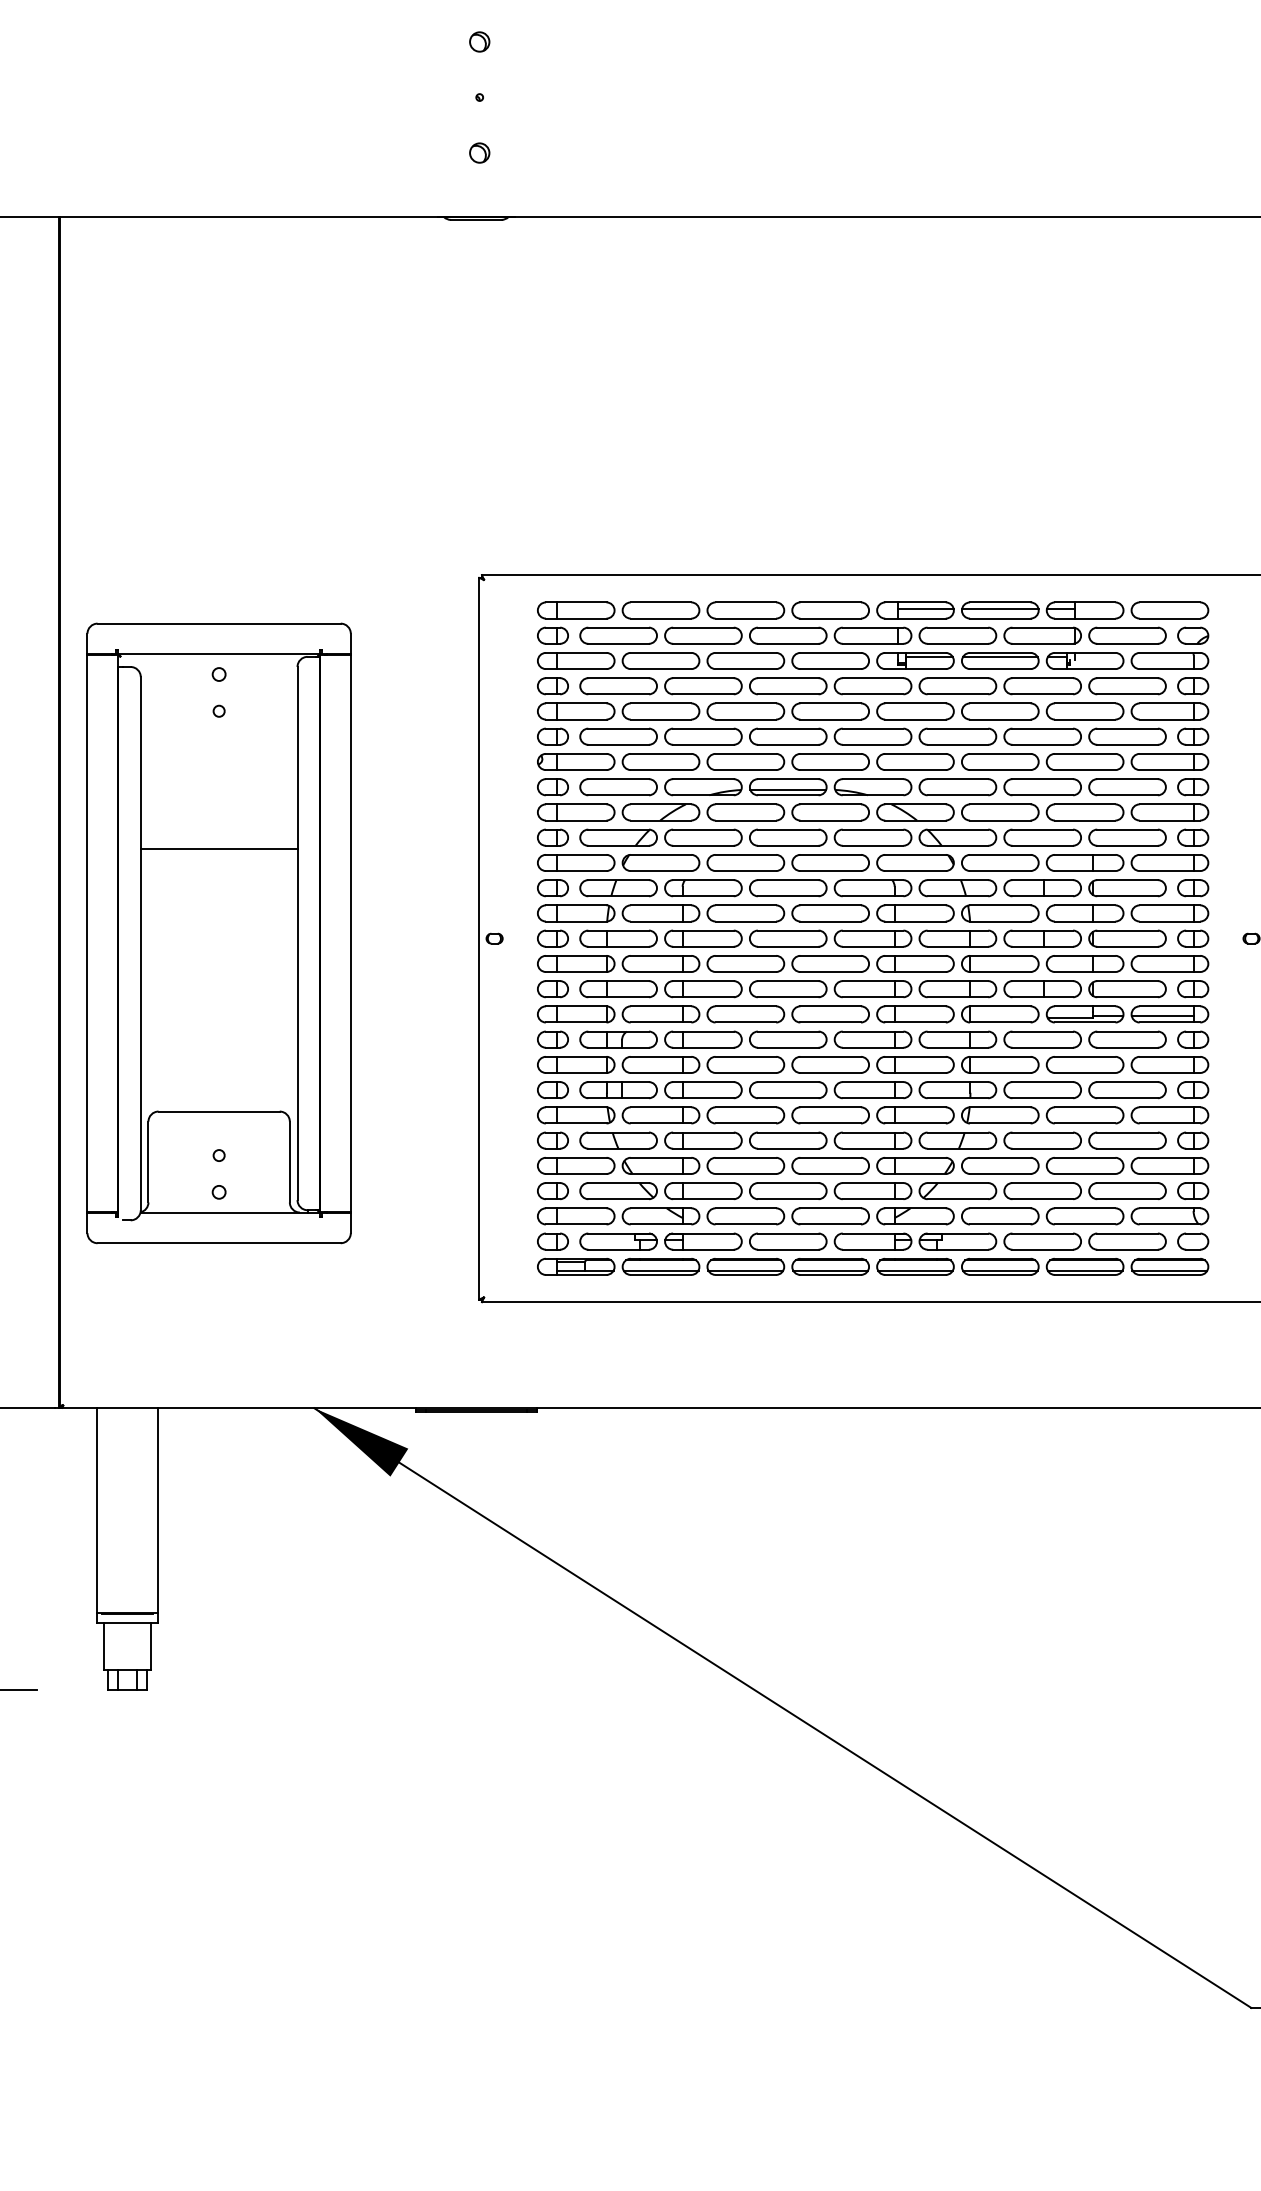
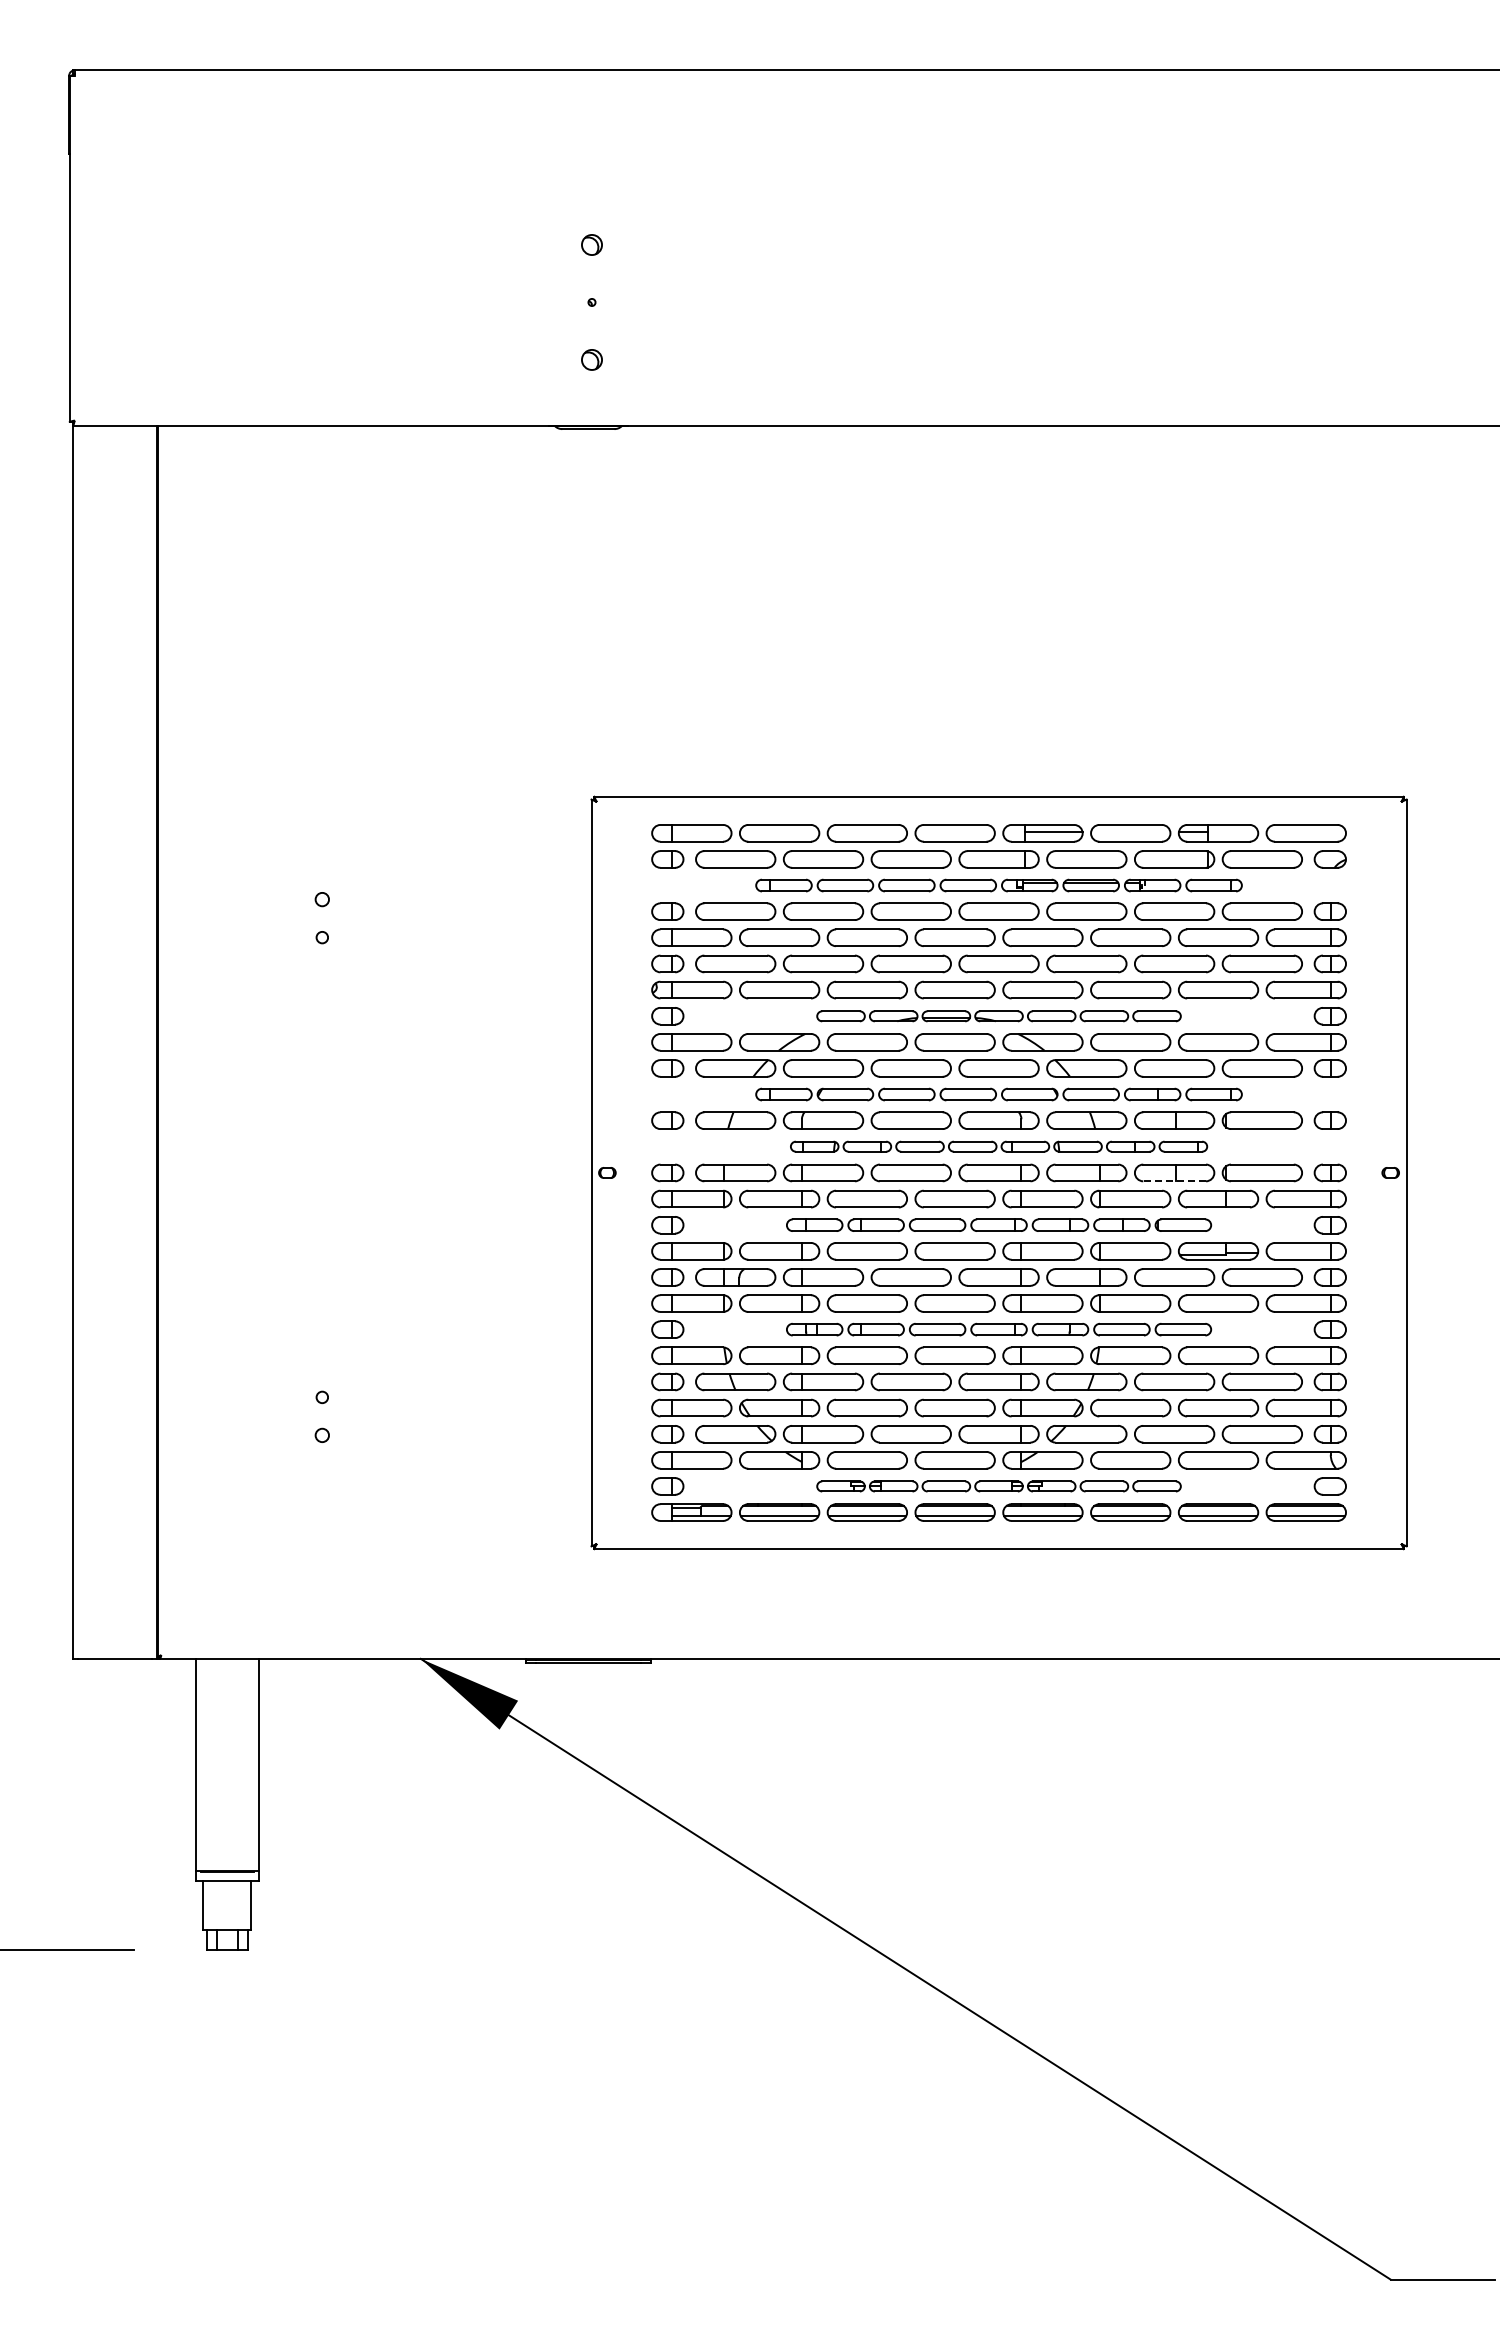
line: (1000, 608) -> (1130, 831), removed
part: (872, 660) -> (998, 885), size x0.7
part: (872, 787) -> (998, 1016), size x0.6
part: (872, 862) -> (998, 1094), size x0.7
part: (872, 913) -> (998, 1146), size x0.6
part: (219, 933) -> (322, 1167), removed
line: (1042, 946) -> (1174, 1181), solid -> dashed
part: (872, 989) -> (998, 1225), size x0.7
line: (1162, 1016) -> (1298, 1253), removed
part: (872, 1089) -> (998, 1329), size x0.7
part: (872, 1241) -> (998, 1486), size x0.6

